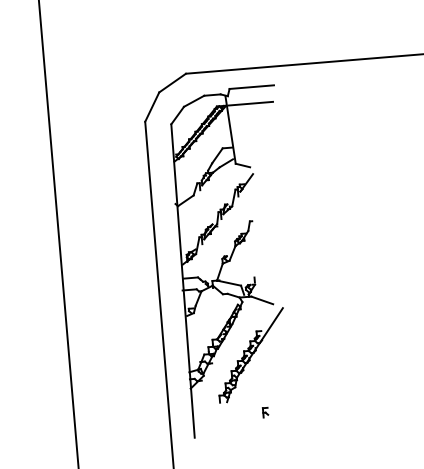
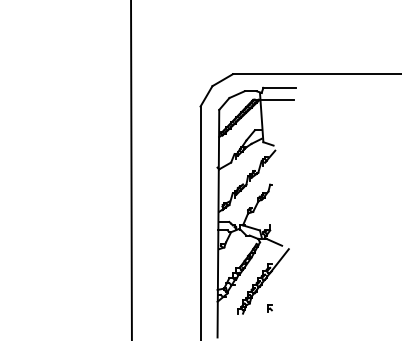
part: (264, 412) -> (269, 308), moved

